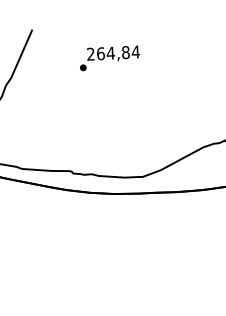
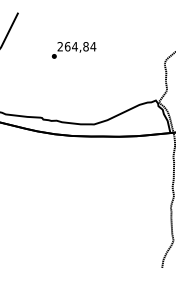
text: (109, 58) -> (73, 50), moved

